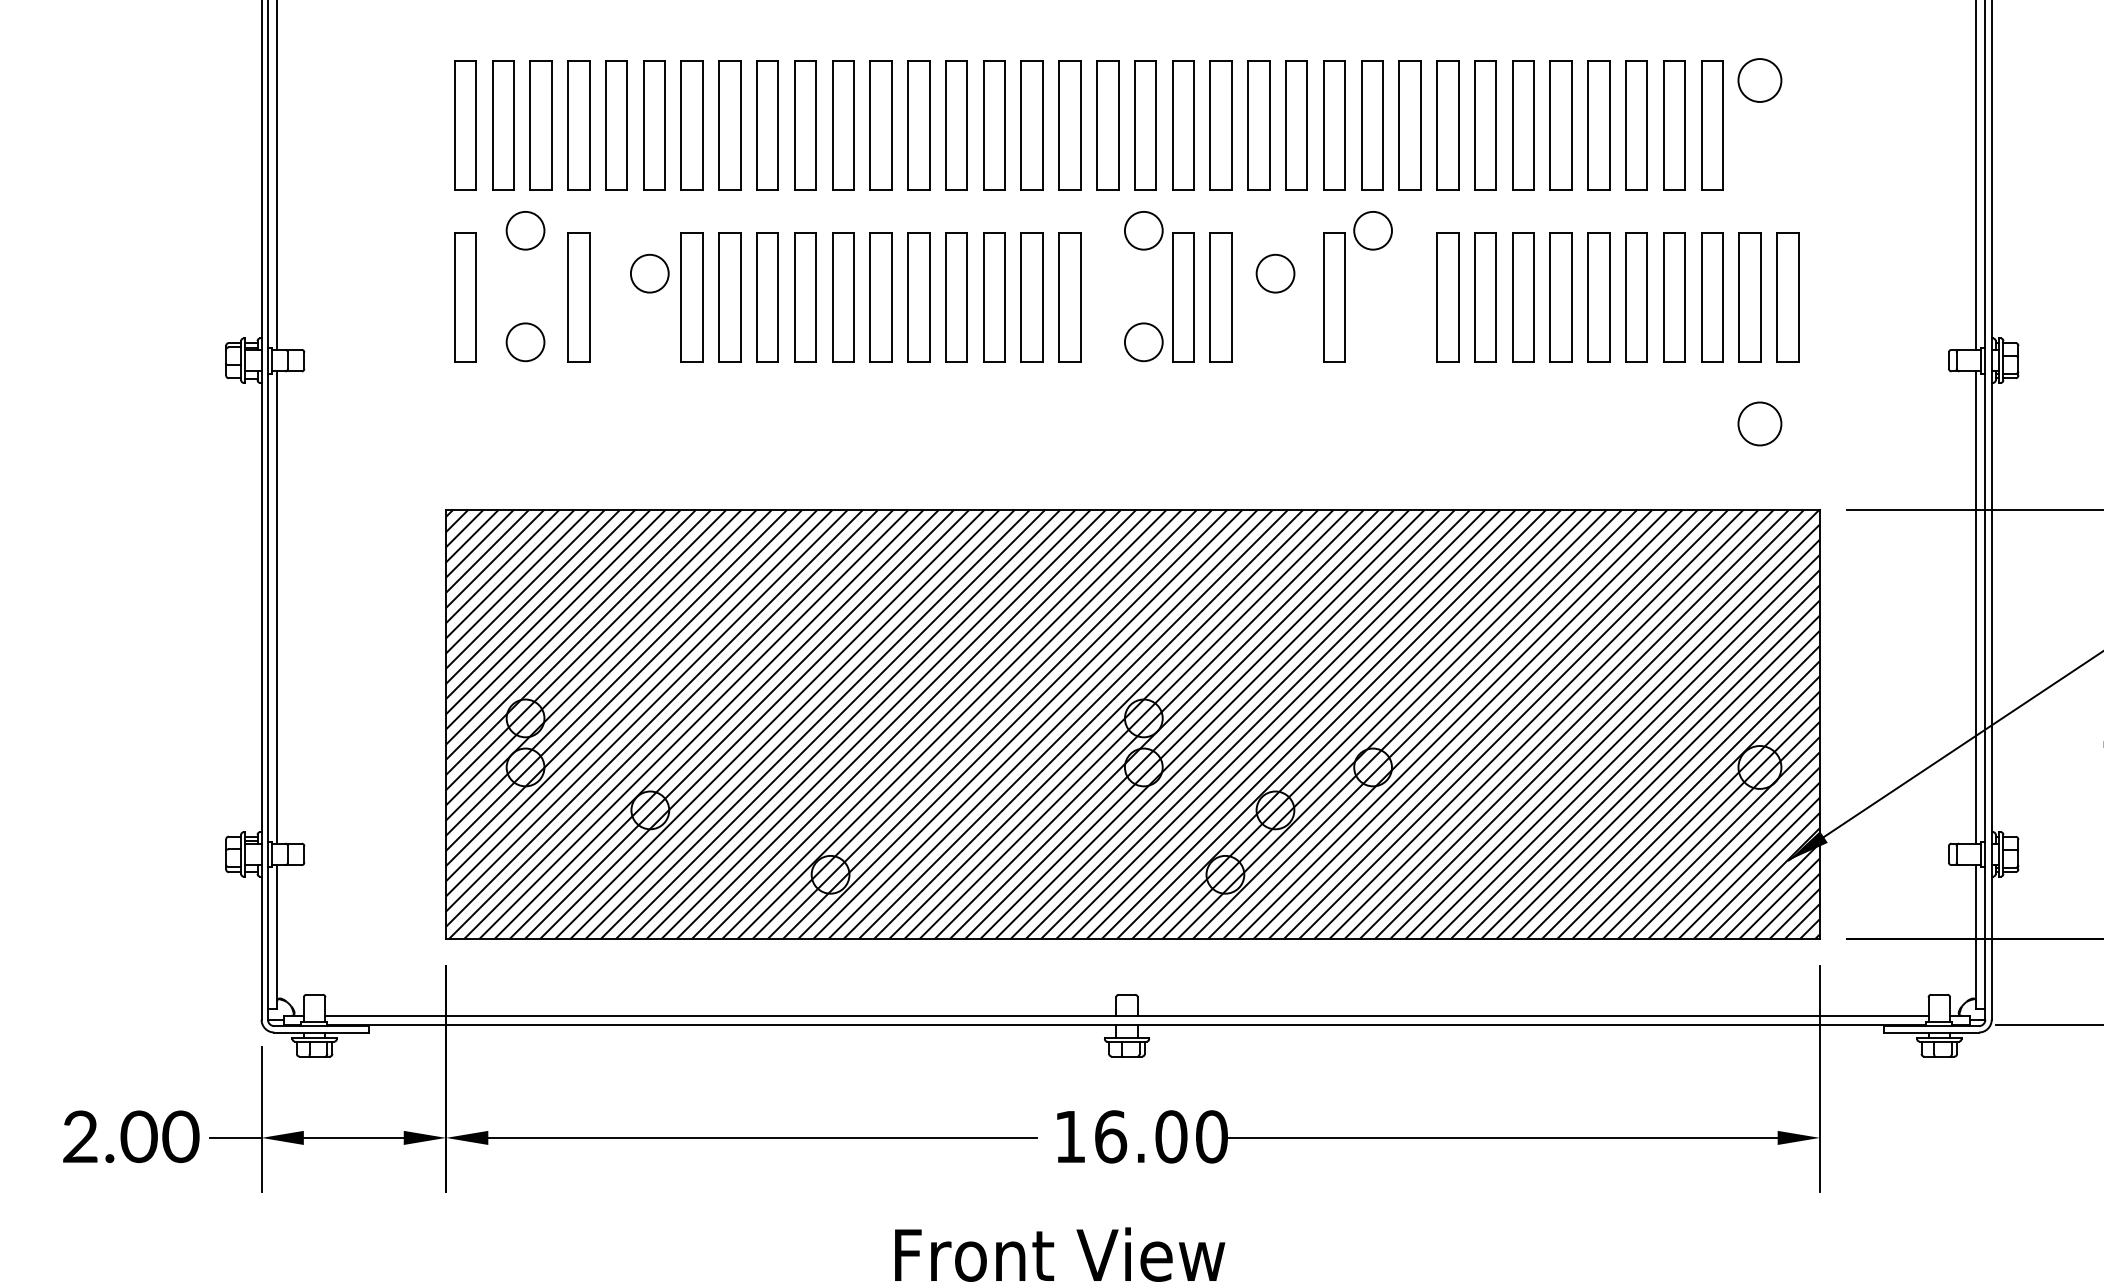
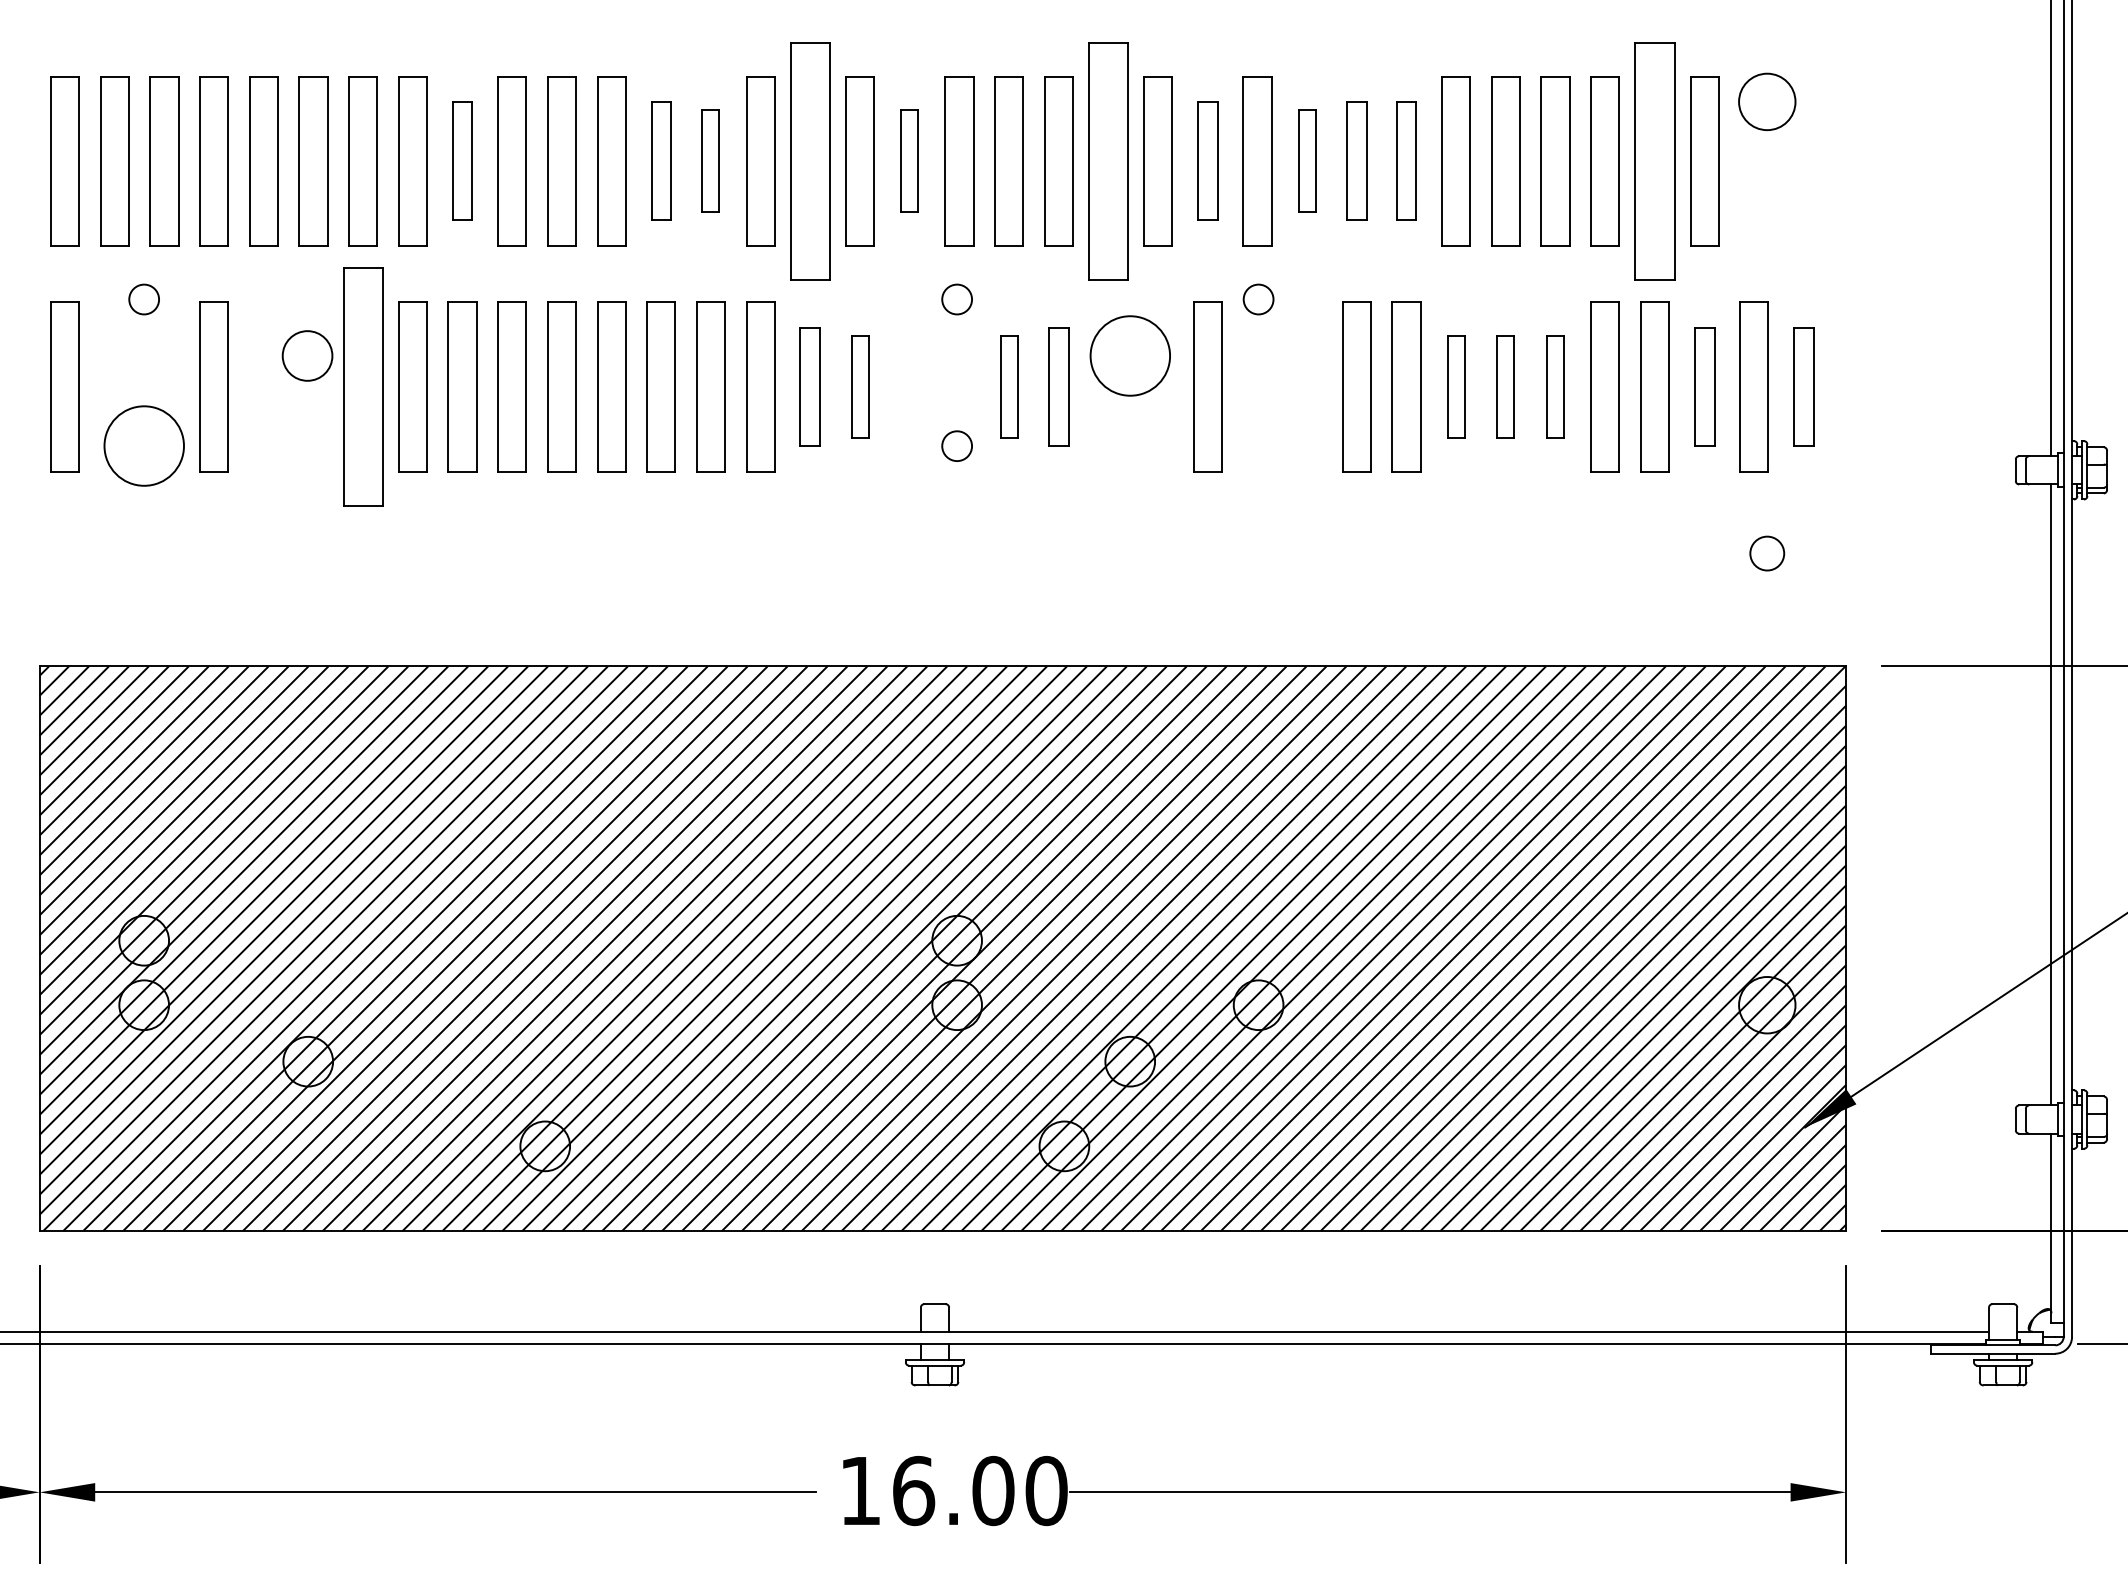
part: (767, 125) -> (462, 161), size x0.7
part: (918, 125) -> (660, 161), size x0.7
part: (956, 125) -> (710, 161), size x0.6
part: (1031, 125) -> (809, 161), size x1.4
part: (1107, 125) -> (909, 161), size x0.6
part: (1258, 125) -> (1107, 161), size x1.4
part: (1334, 125) -> (1207, 161), size x0.7
part: (1409, 125) -> (1306, 161), size x0.6
part: (1447, 125) -> (1356, 161), size x0.7
part: (1485, 125) -> (1406, 161), size x0.7
part: (1674, 125) -> (1654, 161), size x1.4
circle: (525, 230) -> (144, 299), size x0.6
circle: (1143, 230) -> (956, 299), size x0.6
circle: (1373, 230) -> (1259, 299), size x0.6
circle: (1275, 273) -> (1130, 355), size x1.6
part: (691, 297) -> (362, 387), size x1.4
part: (1031, 297) -> (809, 387), size x0.7
part: (1069, 297) -> (859, 387), size x0.6
part: (1183, 297) -> (1009, 387), size x0.6
part: (1220, 297) -> (1057, 387), size x0.7
part: (1523, 297) -> (1456, 387), size x0.6
part: (1560, 297) -> (1505, 387), size x0.6
part: (1598, 297) -> (1554, 387), size x0.6
part: (1712, 297) -> (1704, 387), size x0.7
part: (1787, 297) -> (1803, 387), size x0.7
circle: (525, 342) -> (144, 446), size x1.6
circle: (1143, 342) -> (956, 446), size x0.6
circle: (1759, 423) -> (1766, 552), size x0.6

